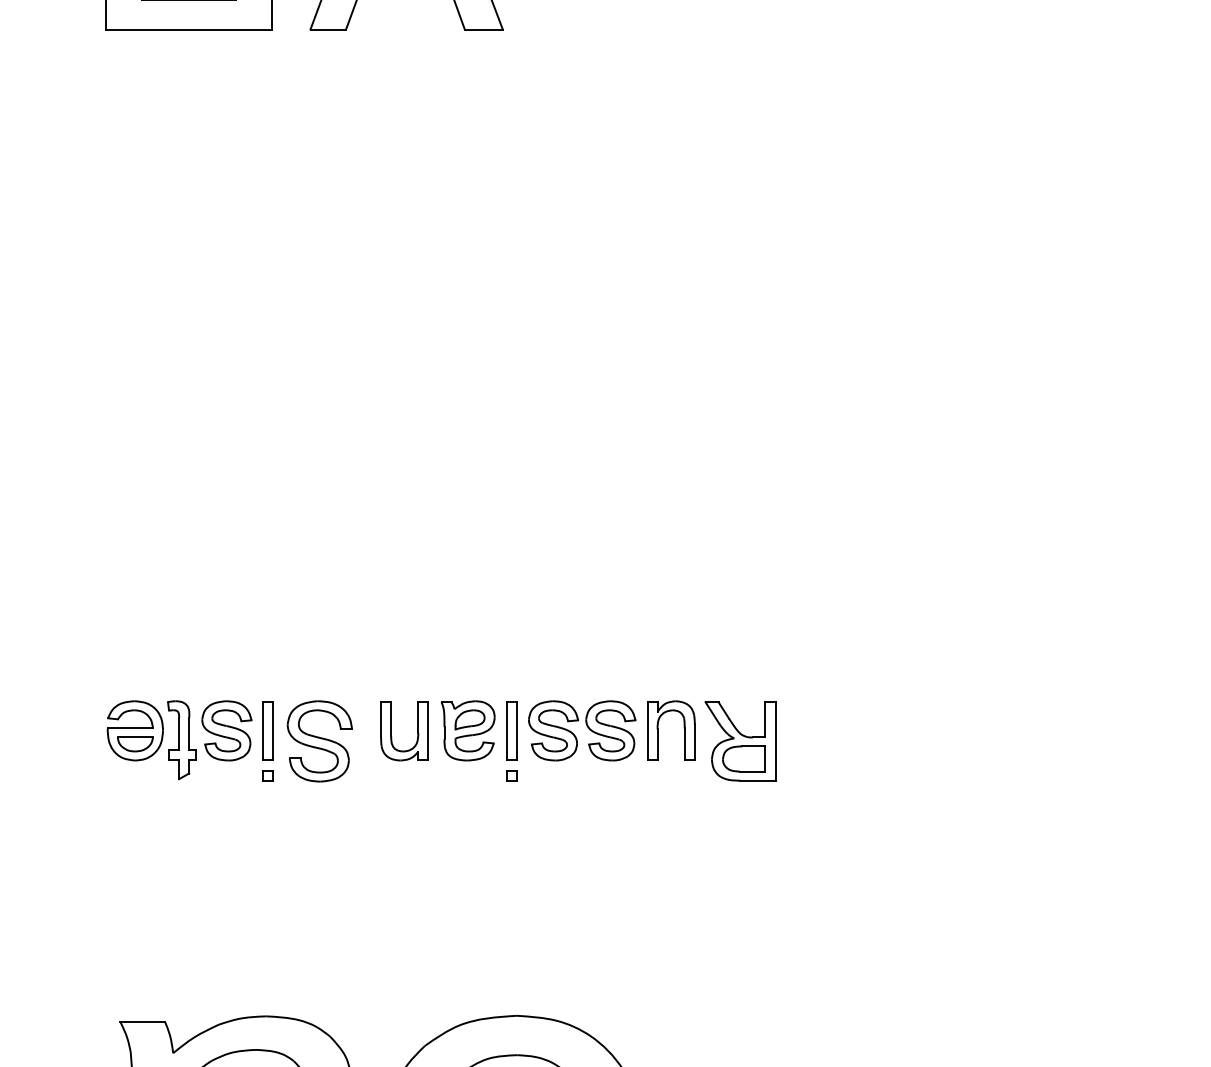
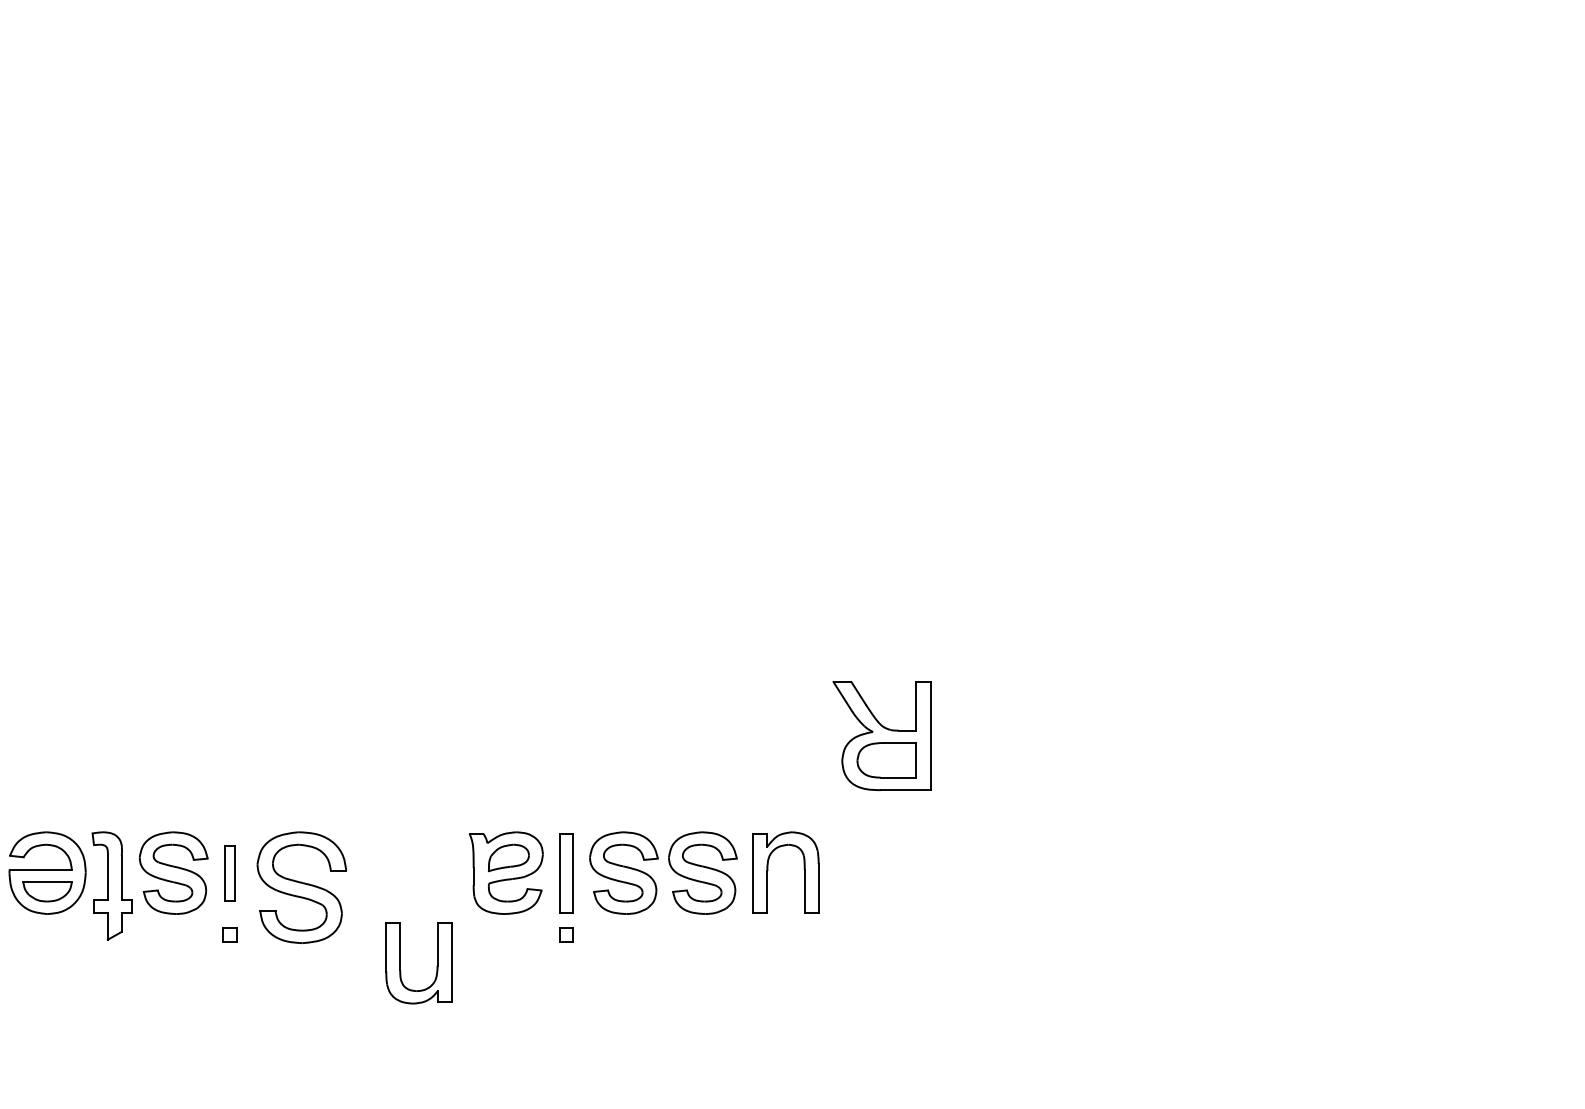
part: (267, 730) -> (229, 872), size x0.7
part: (391, 731) -> (400, 963), moved
part: (740, 741) -> (881, 736), moved

